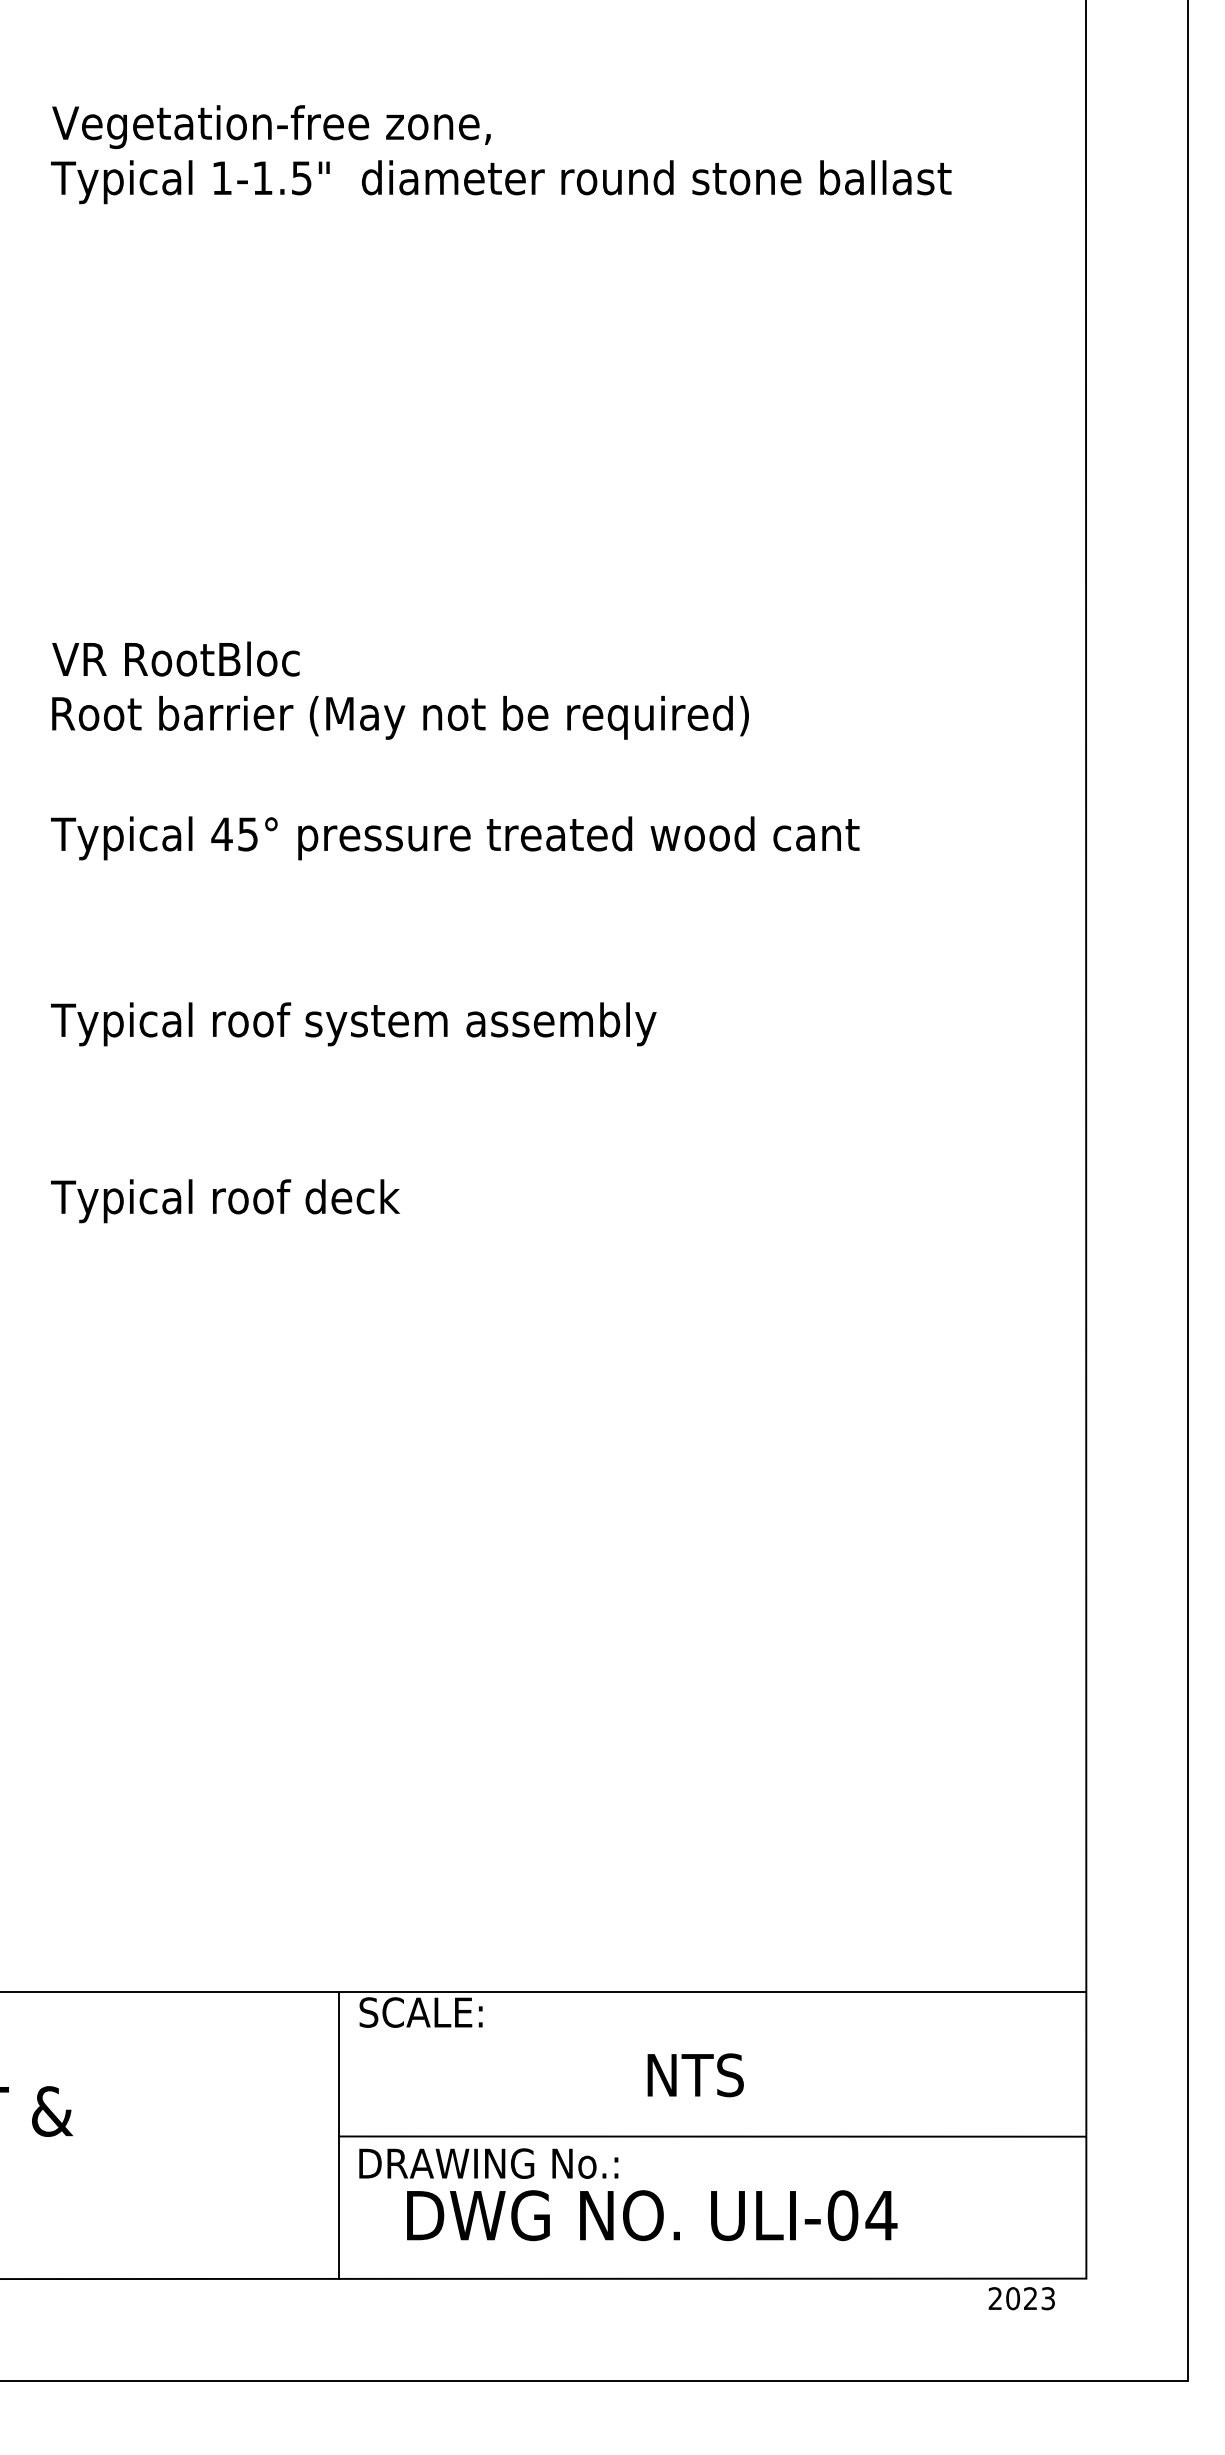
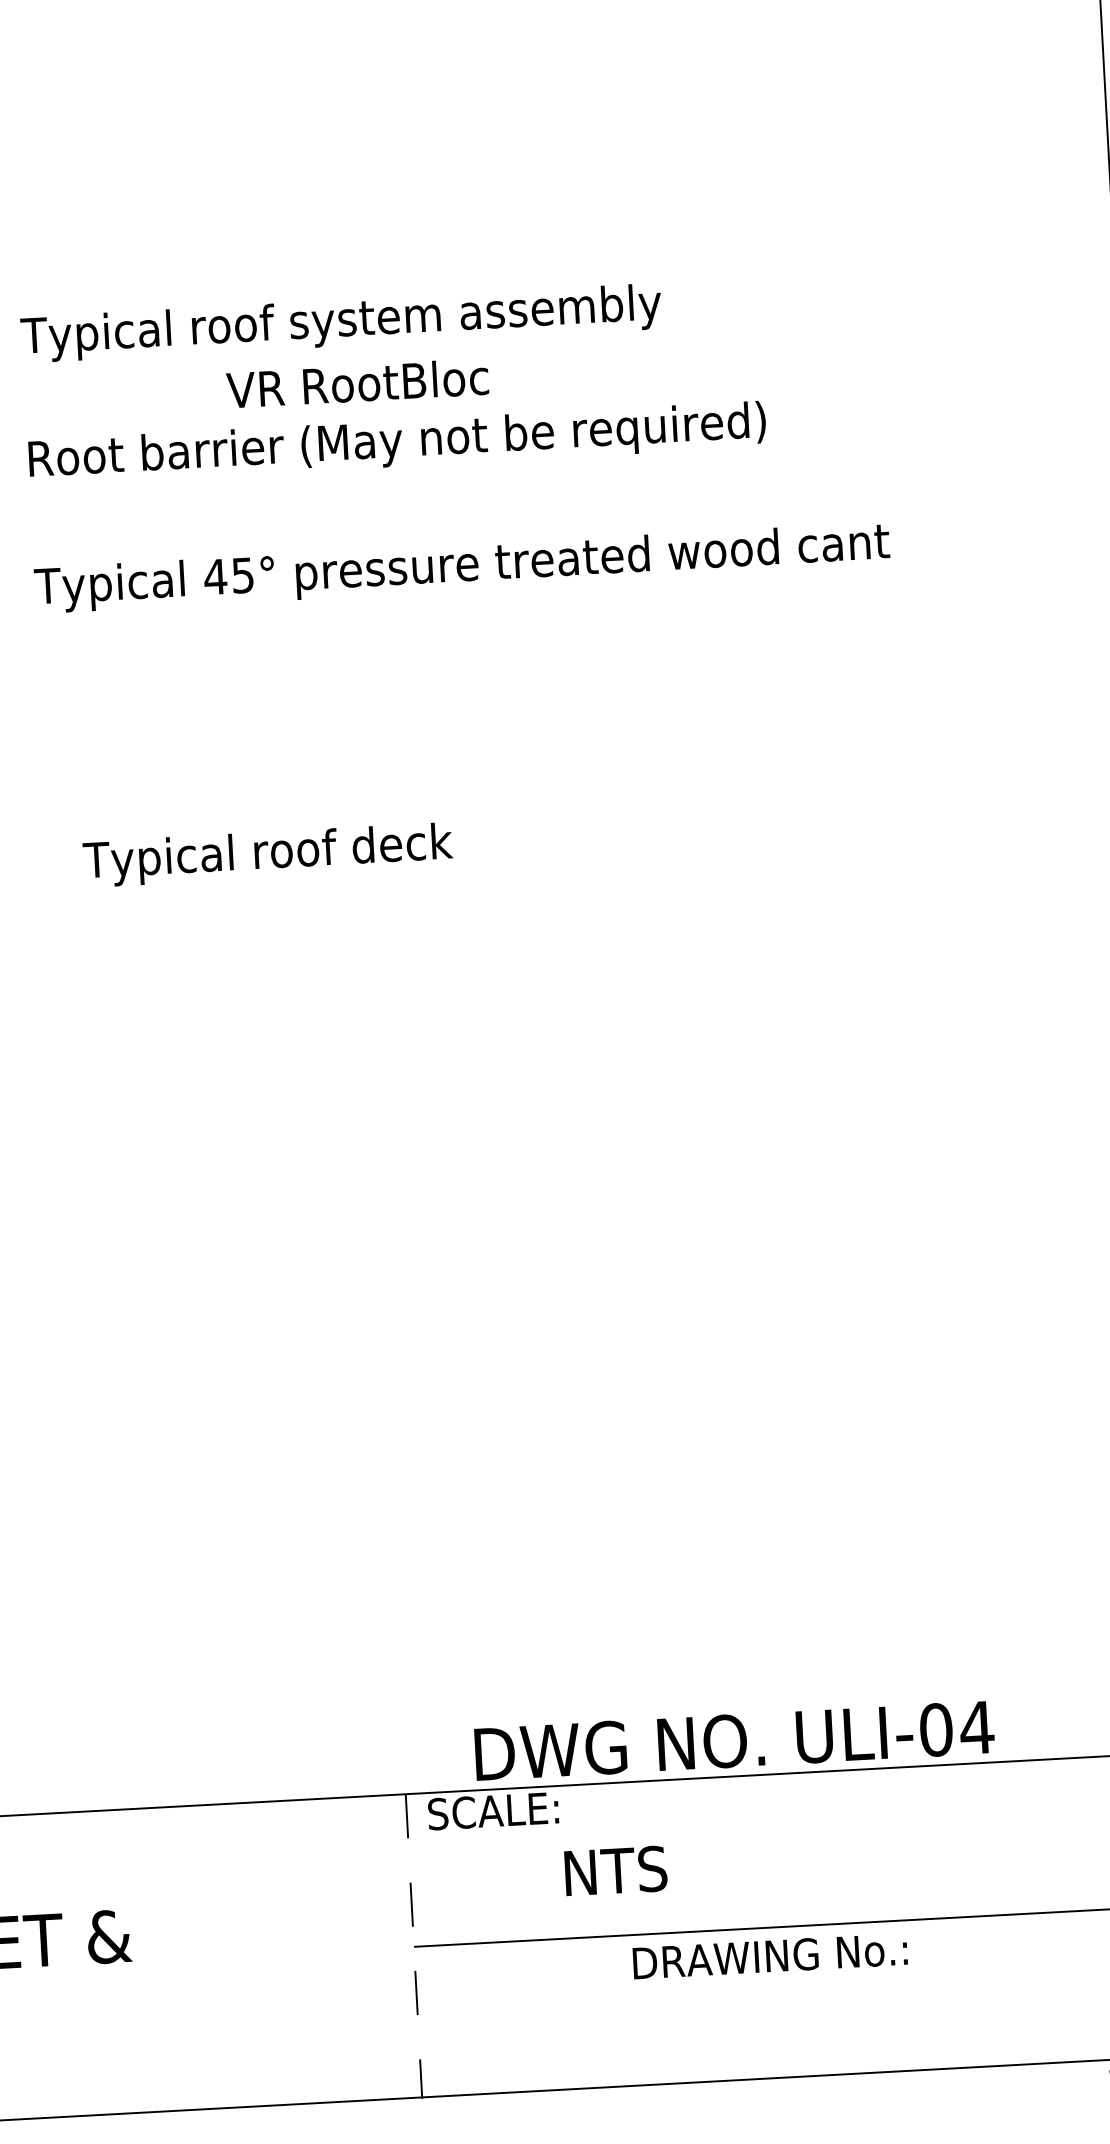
text: (175, 658) -> (357, 382), moved
text: (353, 1024) -> (341, 323), moved
text: (225, 1201) -> (268, 855), moved
text: (695, 2075) -> (615, 1871), moved
line: (339, 2136) -> (414, 1946), solid -> dashed
text: (488, 2163) -> (769, 1956), moved
text: (652, 2215) -> (734, 1740), moved

